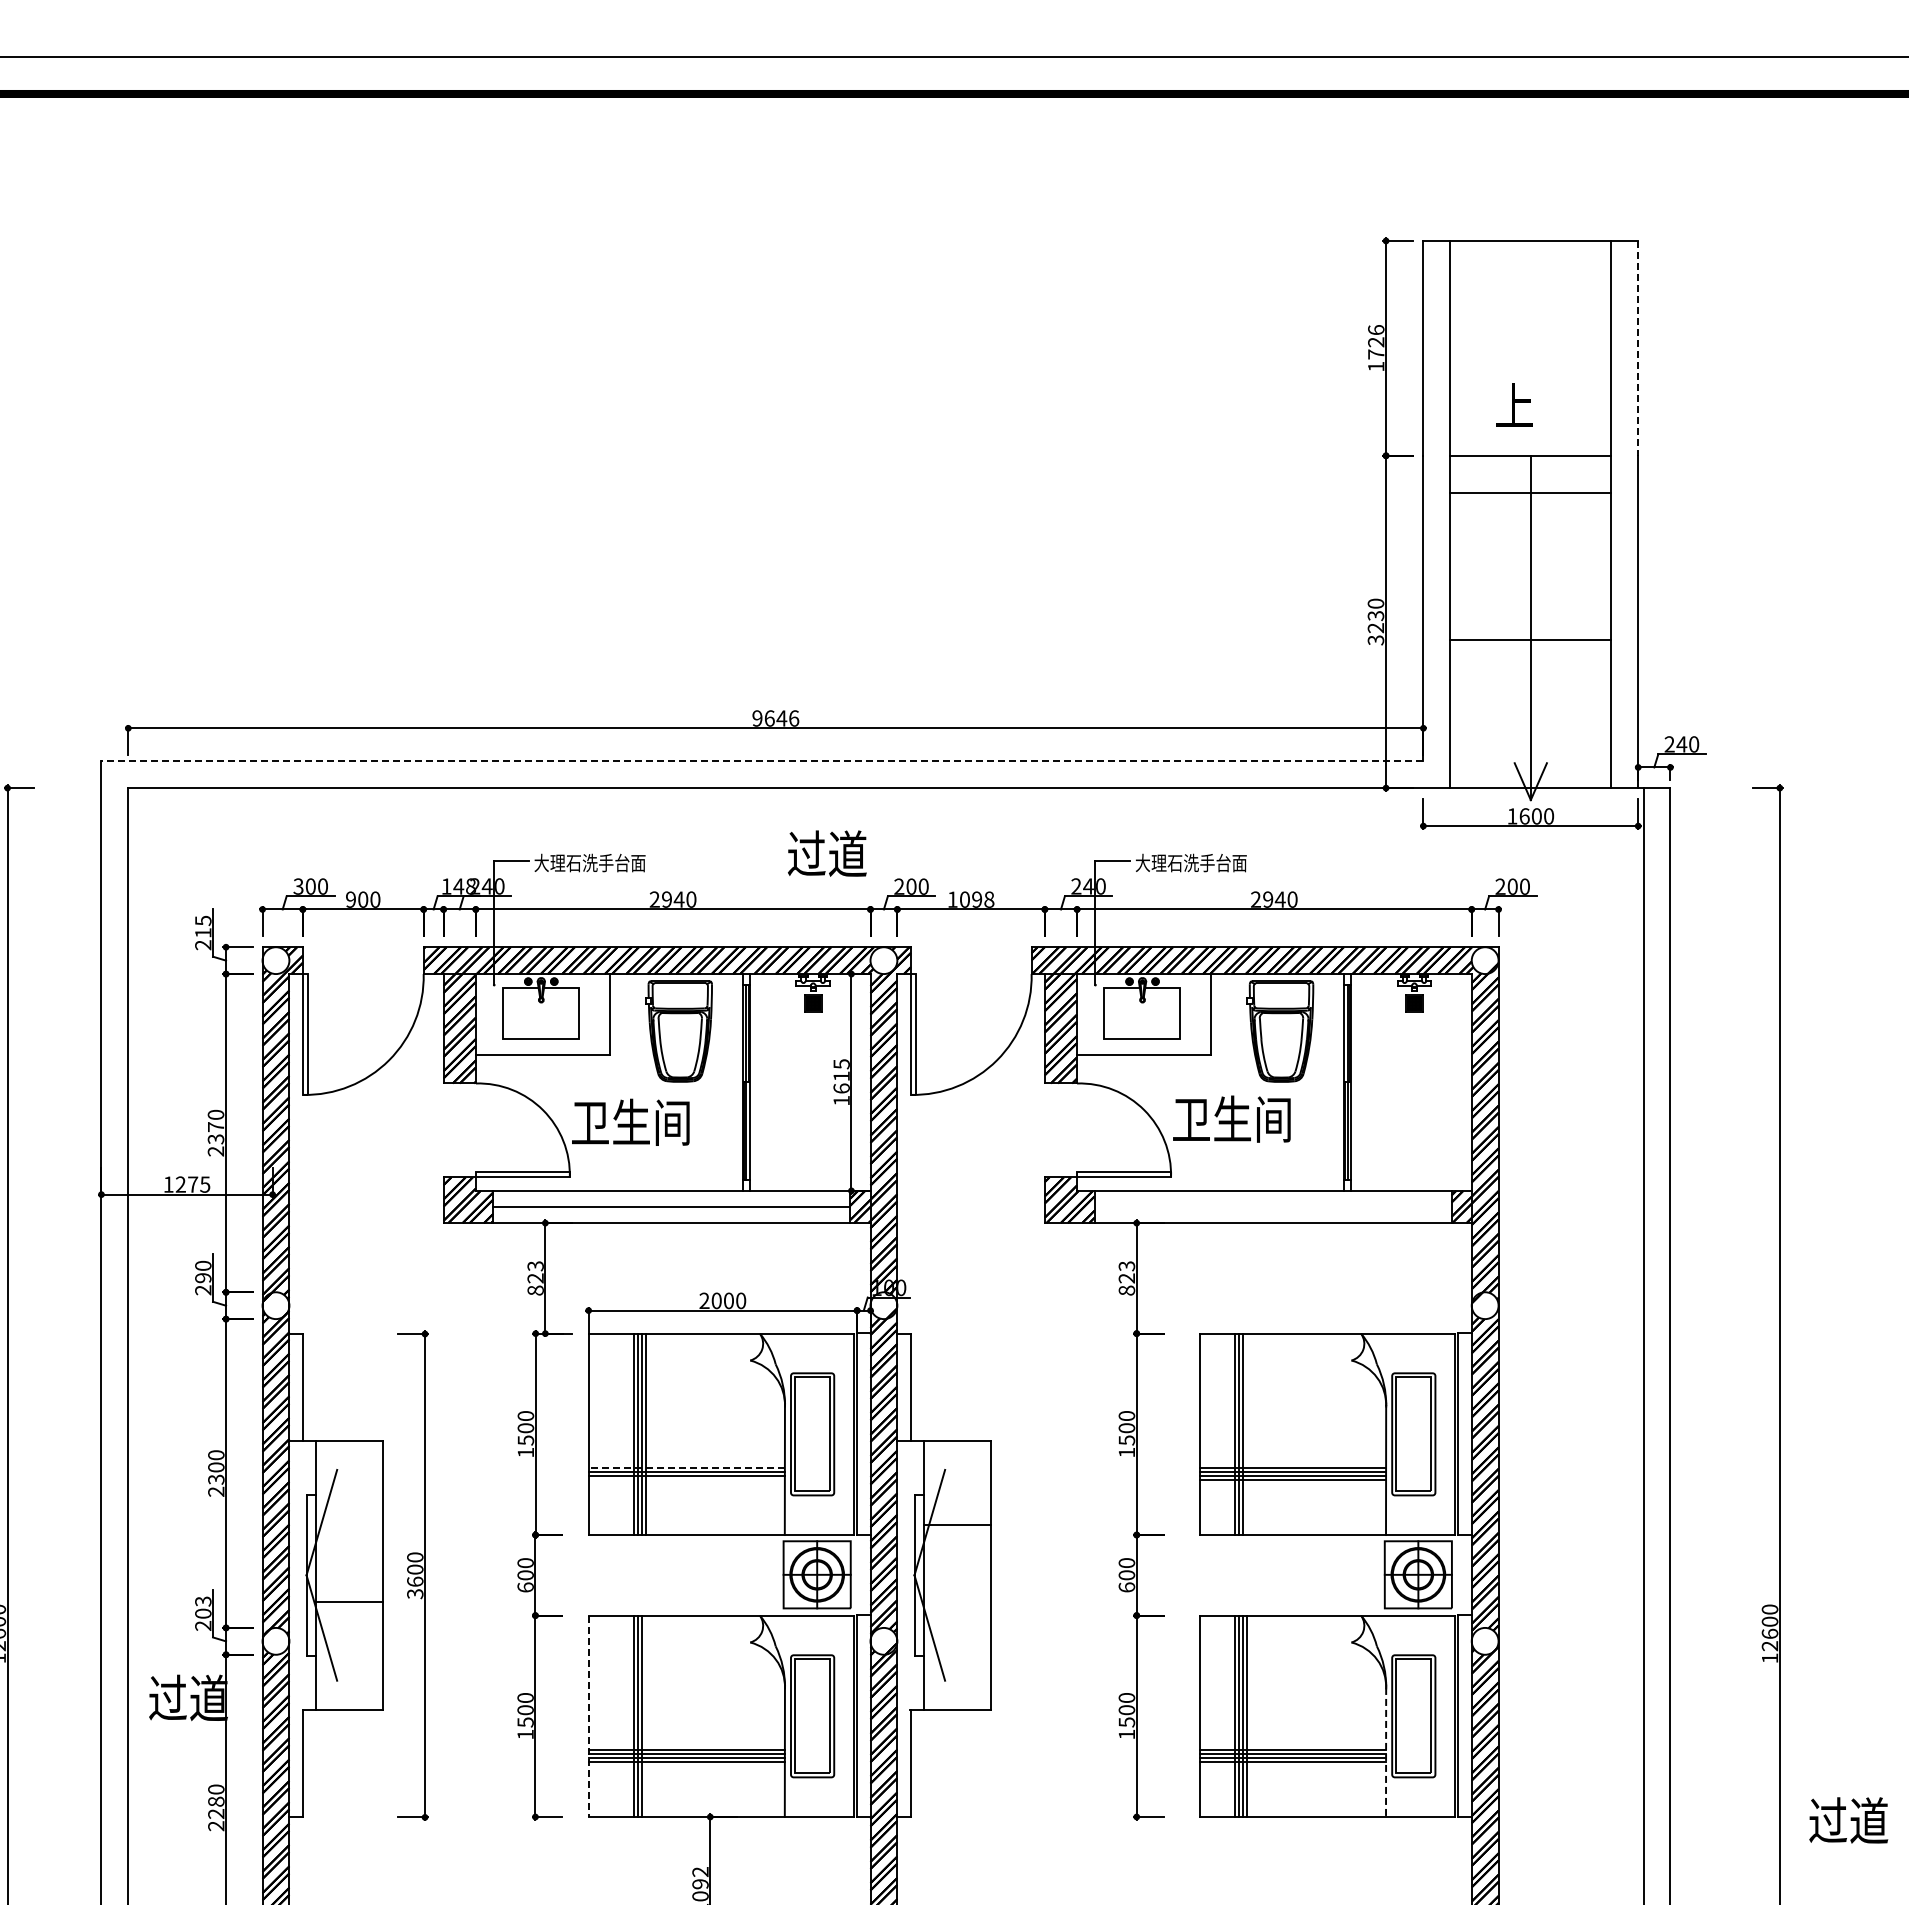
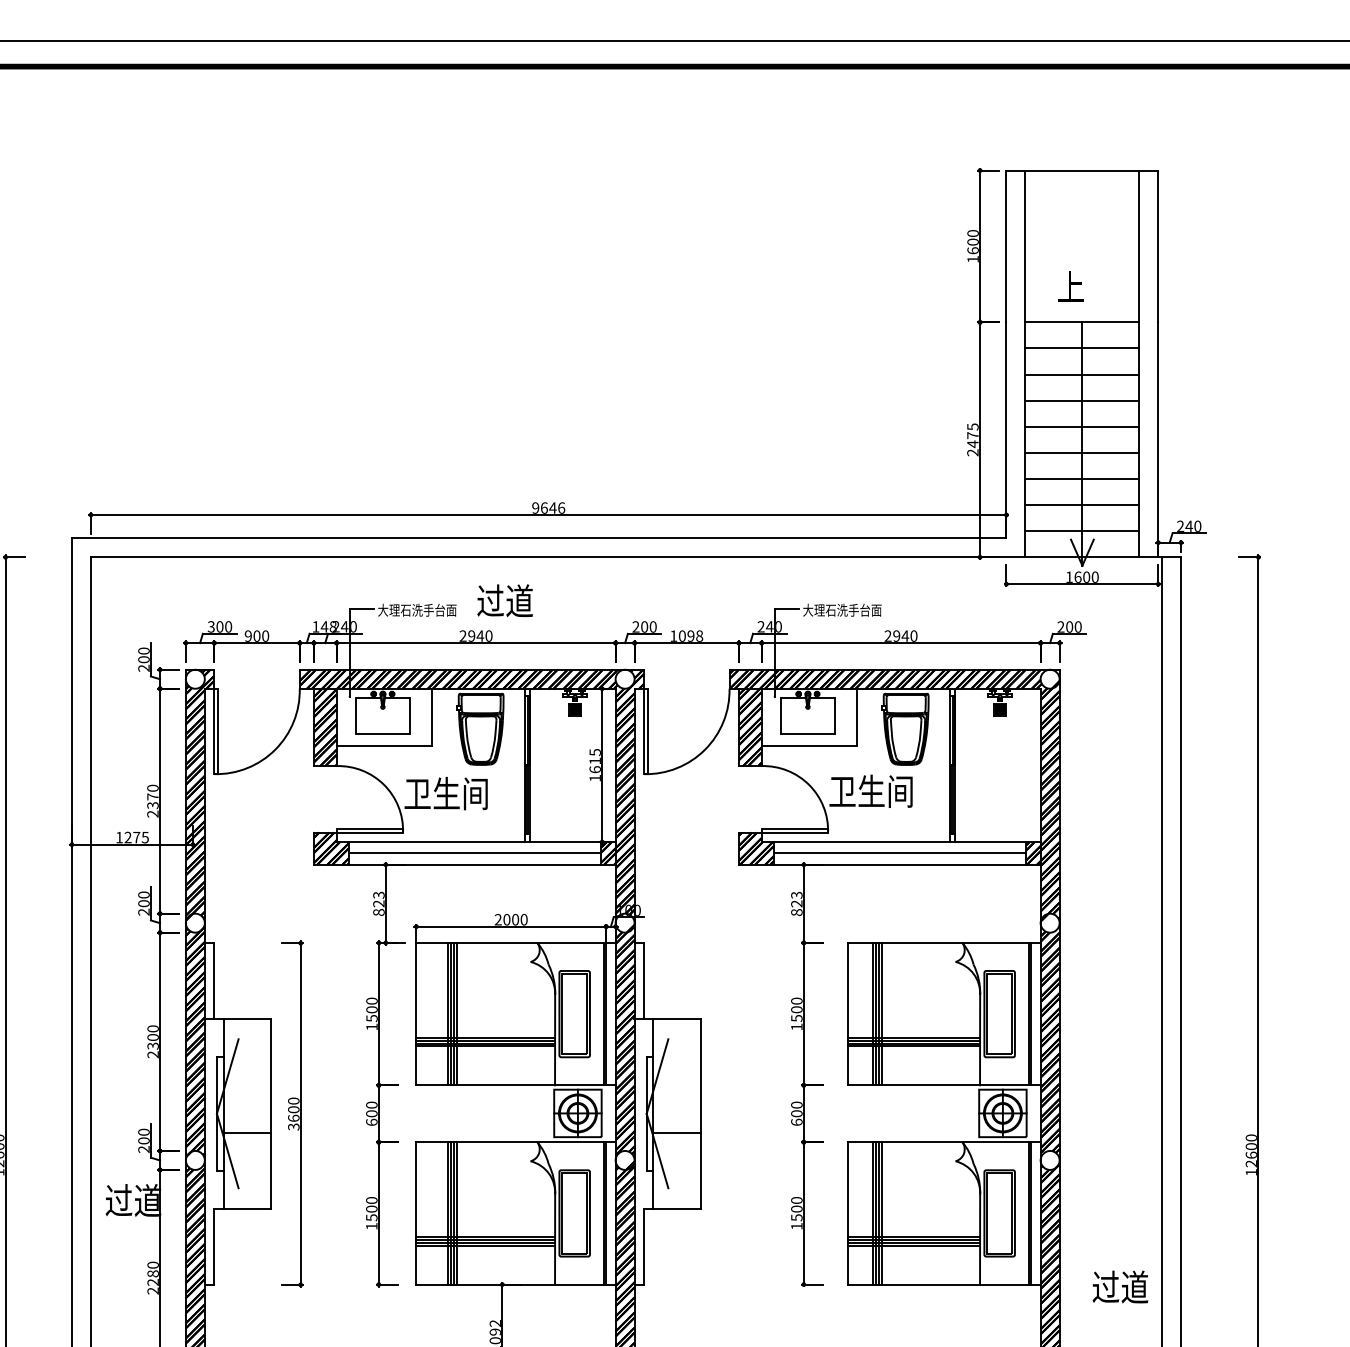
text: (1376, 342) -> (973, 242), 1726 -> 1600
line: (1638, 348) -> (1158, 246), dashed -> solid
line: (1530, 529) -> (1082, 374), added
line: (1530, 566) -> (1082, 400), added
line: (1530, 603) -> (1082, 426), added
text: (1375, 621) -> (972, 439), 3230 -> 2475
line: (1530, 677) -> (1082, 479), added
line: (1530, 714) -> (1082, 505), added
line: (1530, 751) -> (1082, 531), added
line: (762, 761) -> (539, 538), dashed -> solid
text: (827, 853) -> (505, 600), moved
text: (203, 926) -> (144, 655), 215 -> 200
line: (1272, 1207) -> (899, 853), added
text: (203, 1278) -> (144, 903), 290 -> 200
line: (1246, 1434) -> (881, 1014), added
line: (686, 1467) -> (485, 1037), dashed -> solid
line: (686, 1480) -> (485, 1046), added
line: (957, 1525) -> (677, 1132), moved
text: (203, 1601) -> (144, 1132), 203 -> 200
line: (588, 1716) -> (416, 1213), dashed -> solid
line: (645, 1716) -> (456, 1213), added
line: (1386, 1752) -> (980, 1239), dashed -> solid
text: (1848, 1820) -> (1120, 1287), moved

